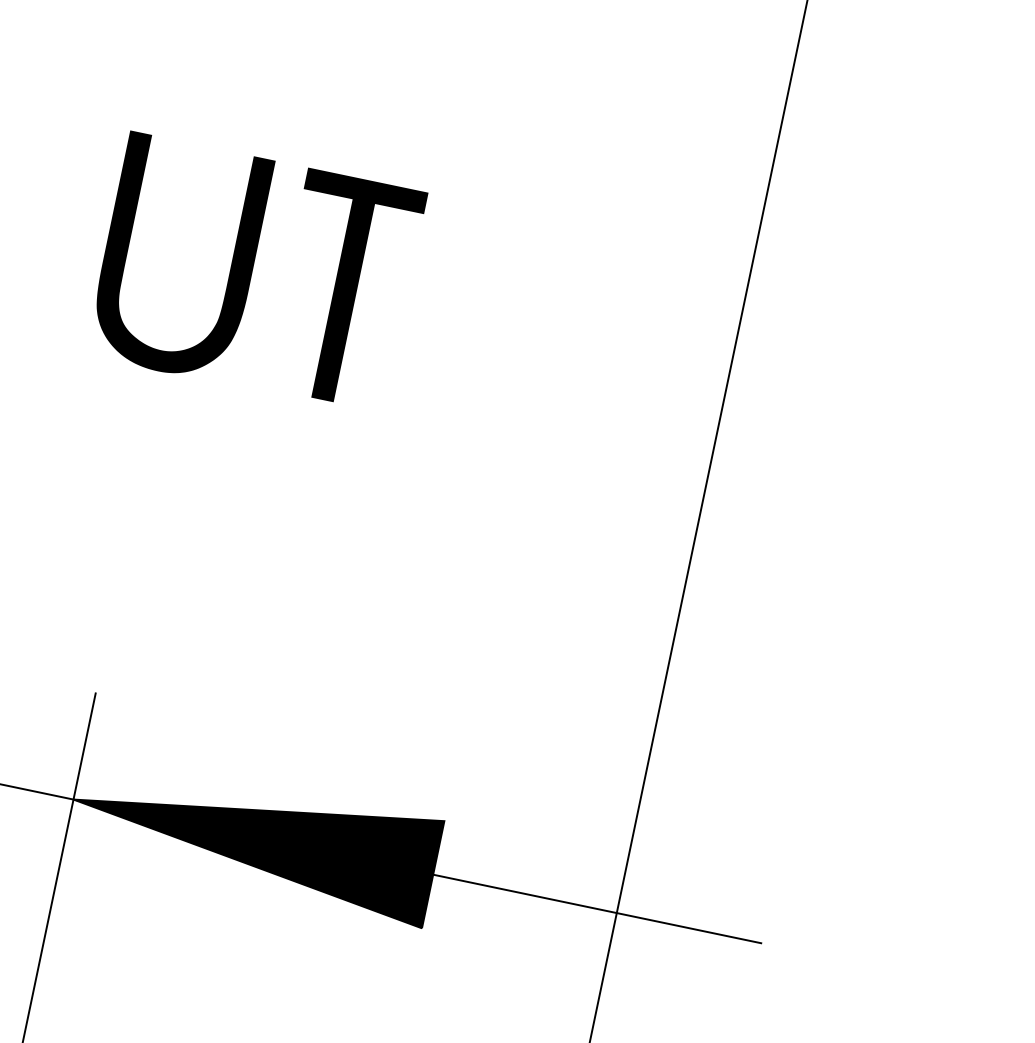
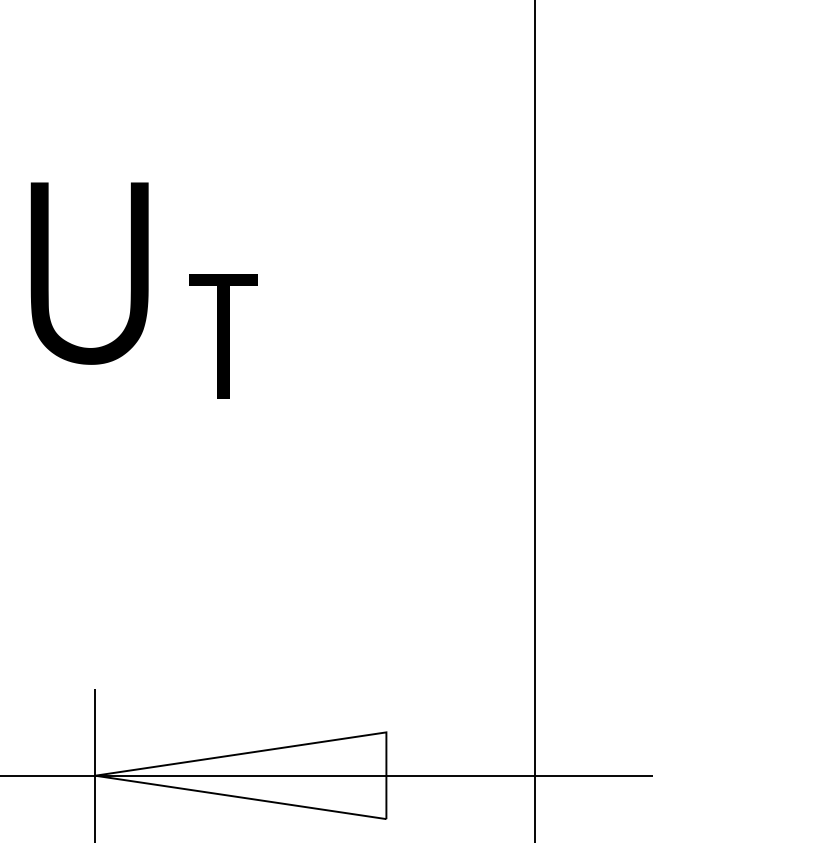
part: (128, 247) -> (48, 273), moved
part: (345, 288) -> (223, 335), size x0.7
fill: (253, 836) -> (240, 775), removed

